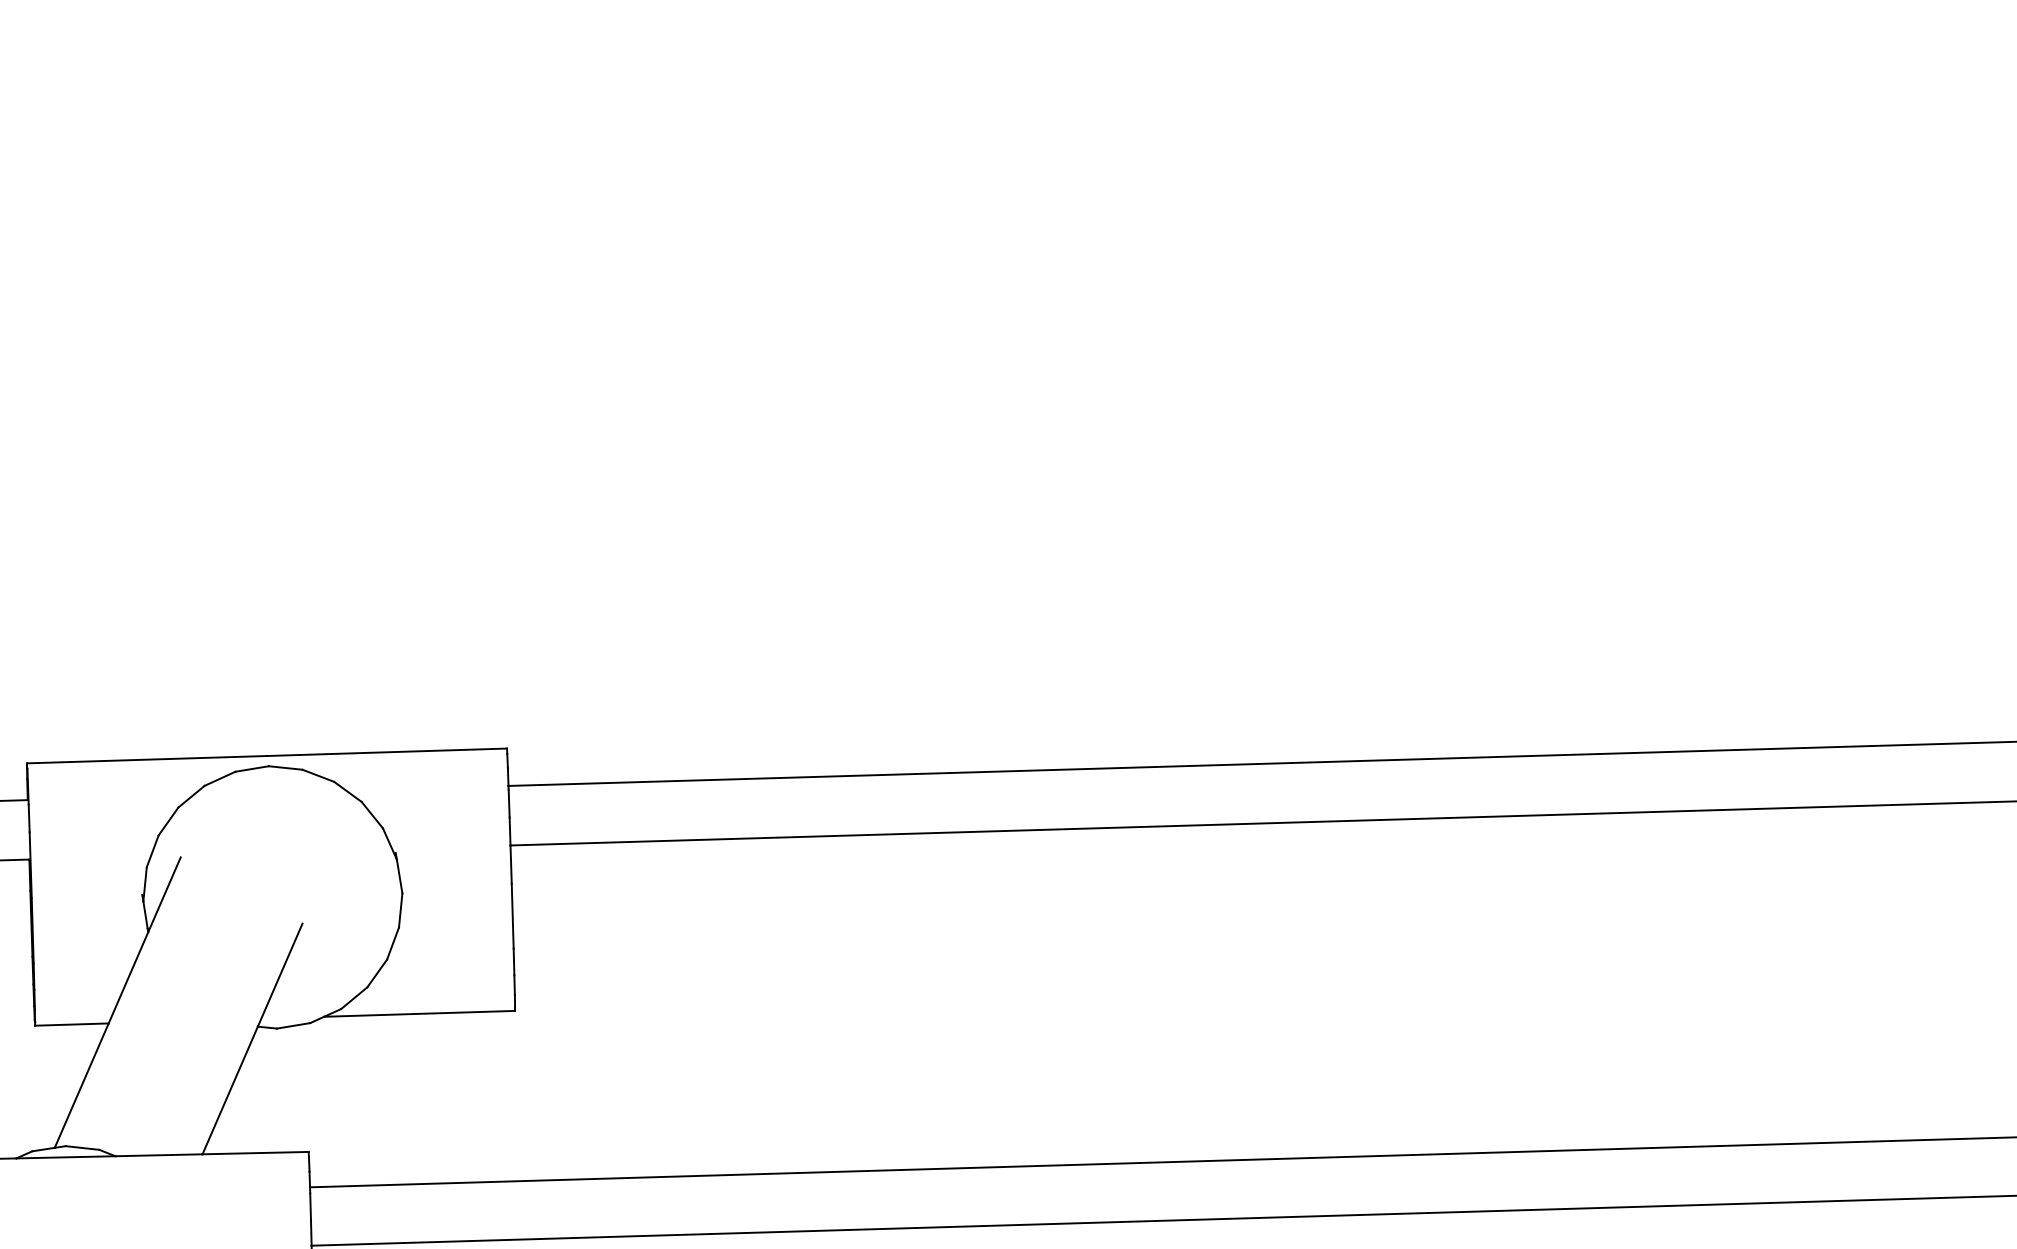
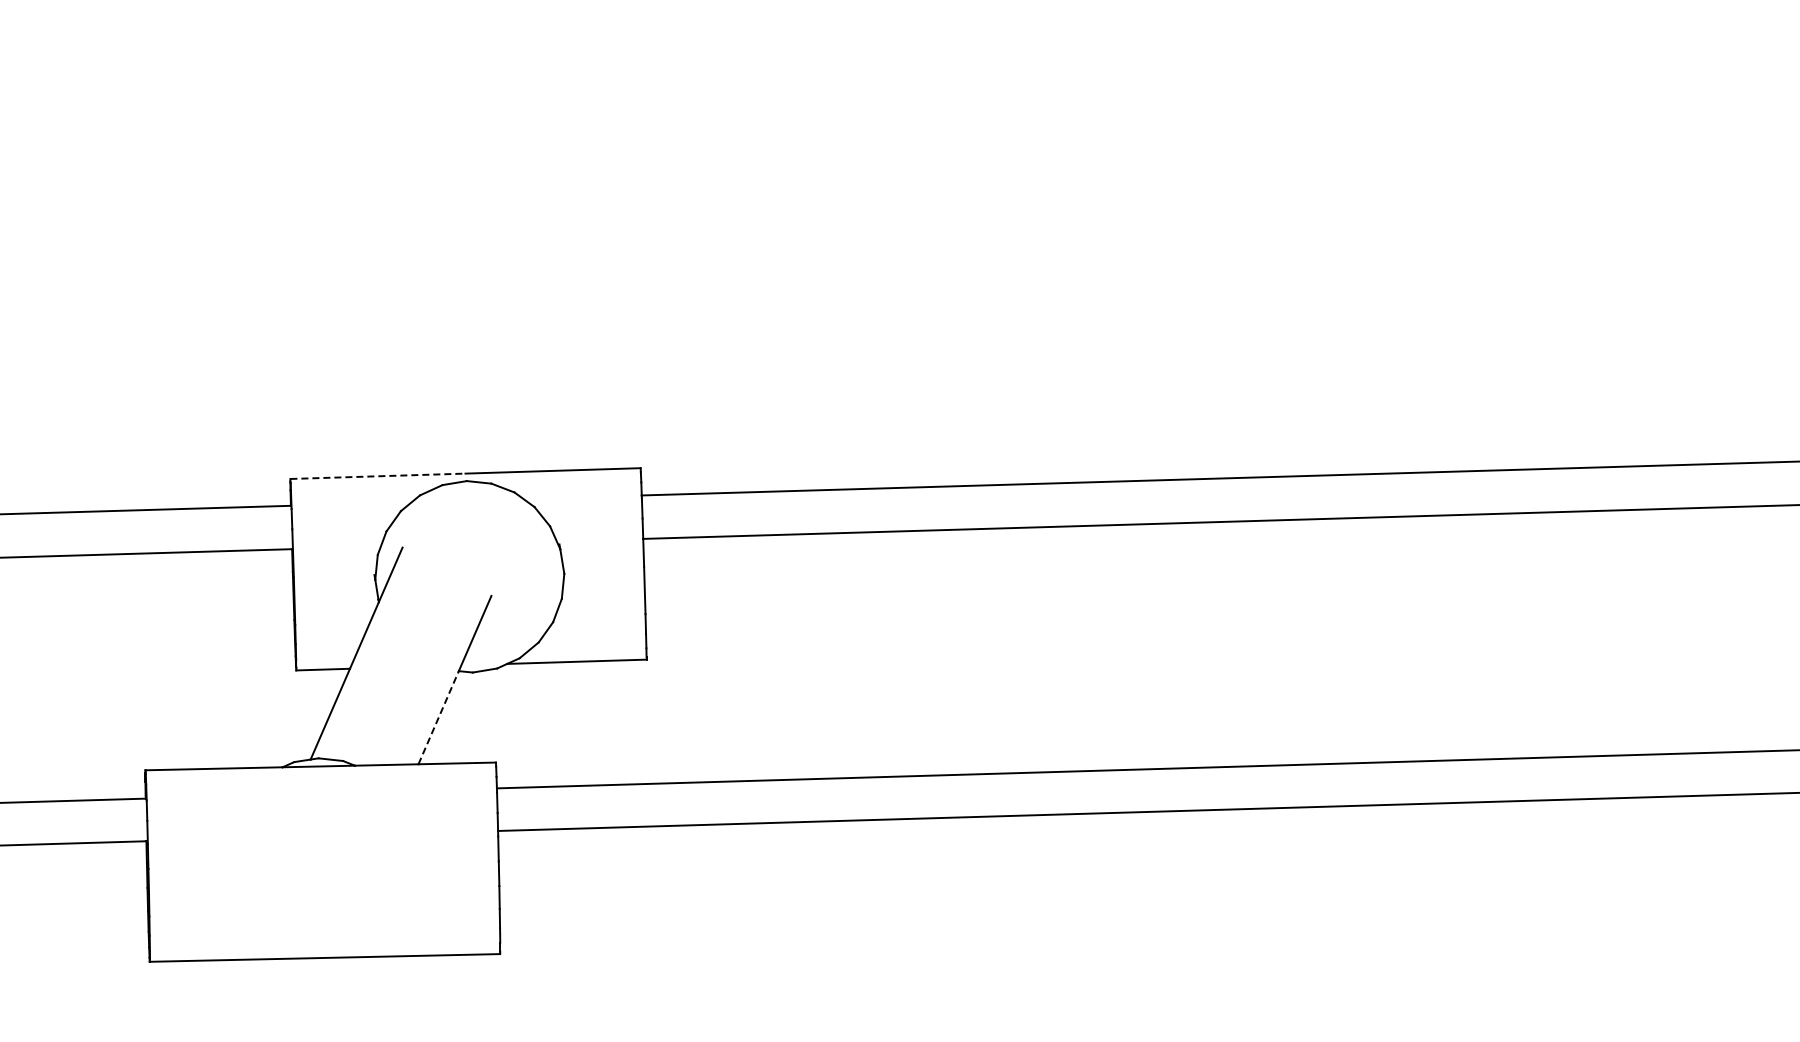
line: (146, 759) -> (377, 476), solid -> dashed
line: (229, 1090) -> (438, 717), solid -> dashed

